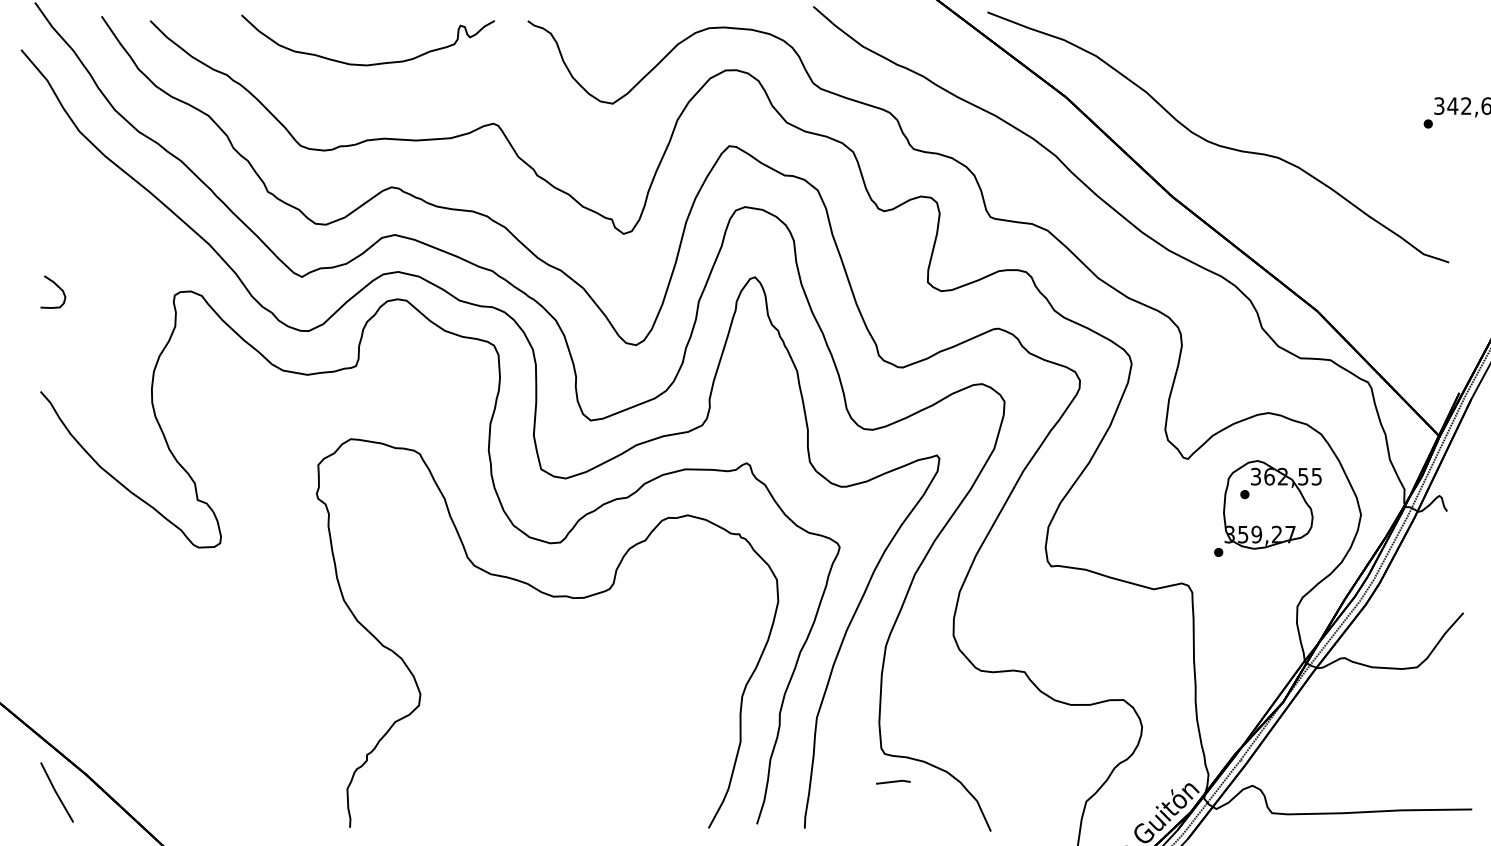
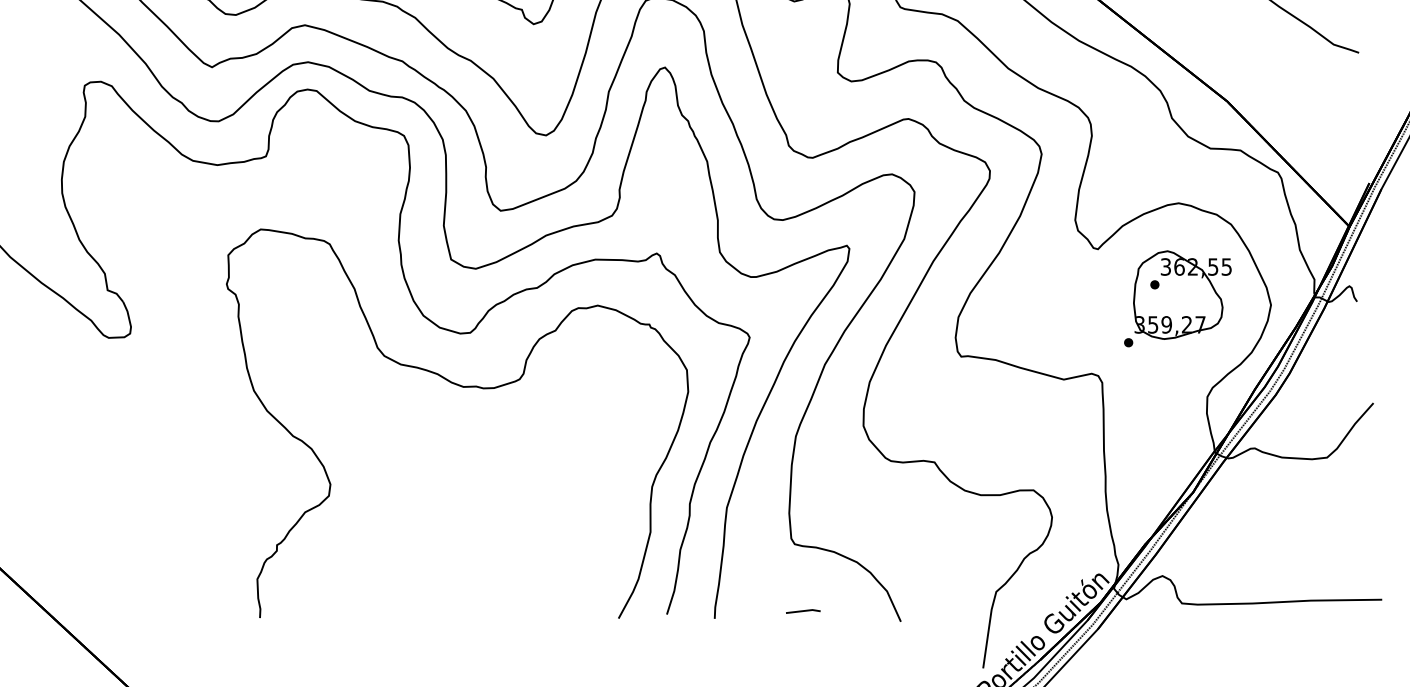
line: (893, 781) -> (803, 610), moved

